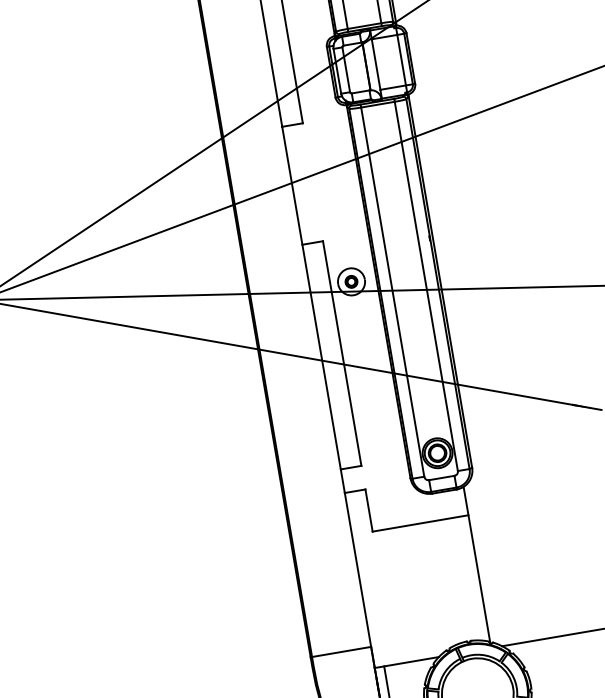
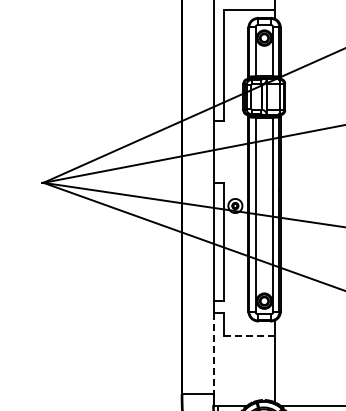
line: (420, 523) -> (249, 335), solid -> dashed
line: (359, 580) -> (213, 359), solid -> dashed

